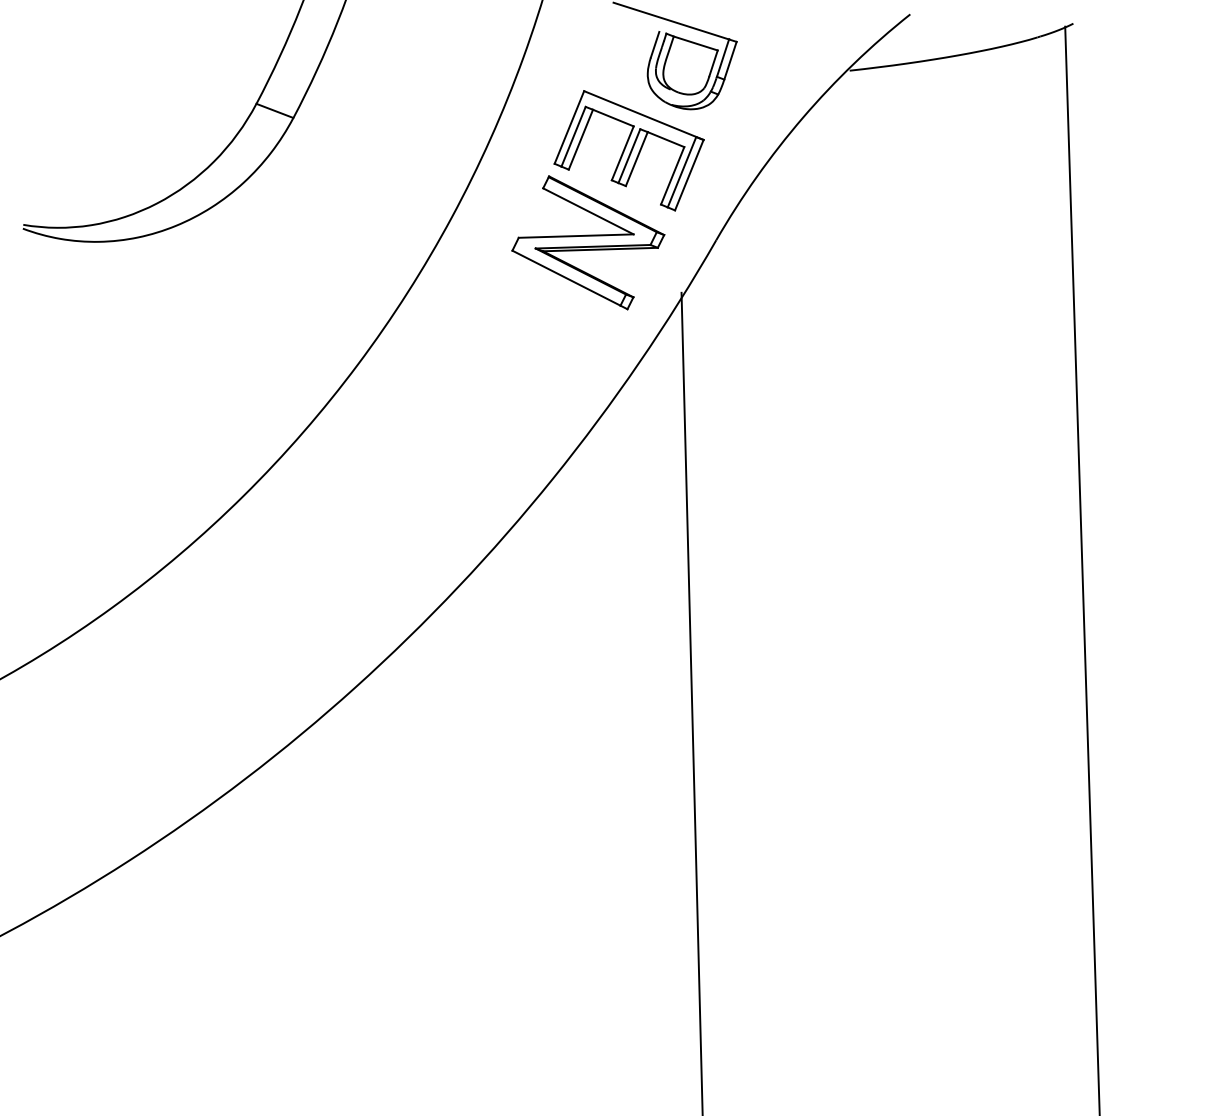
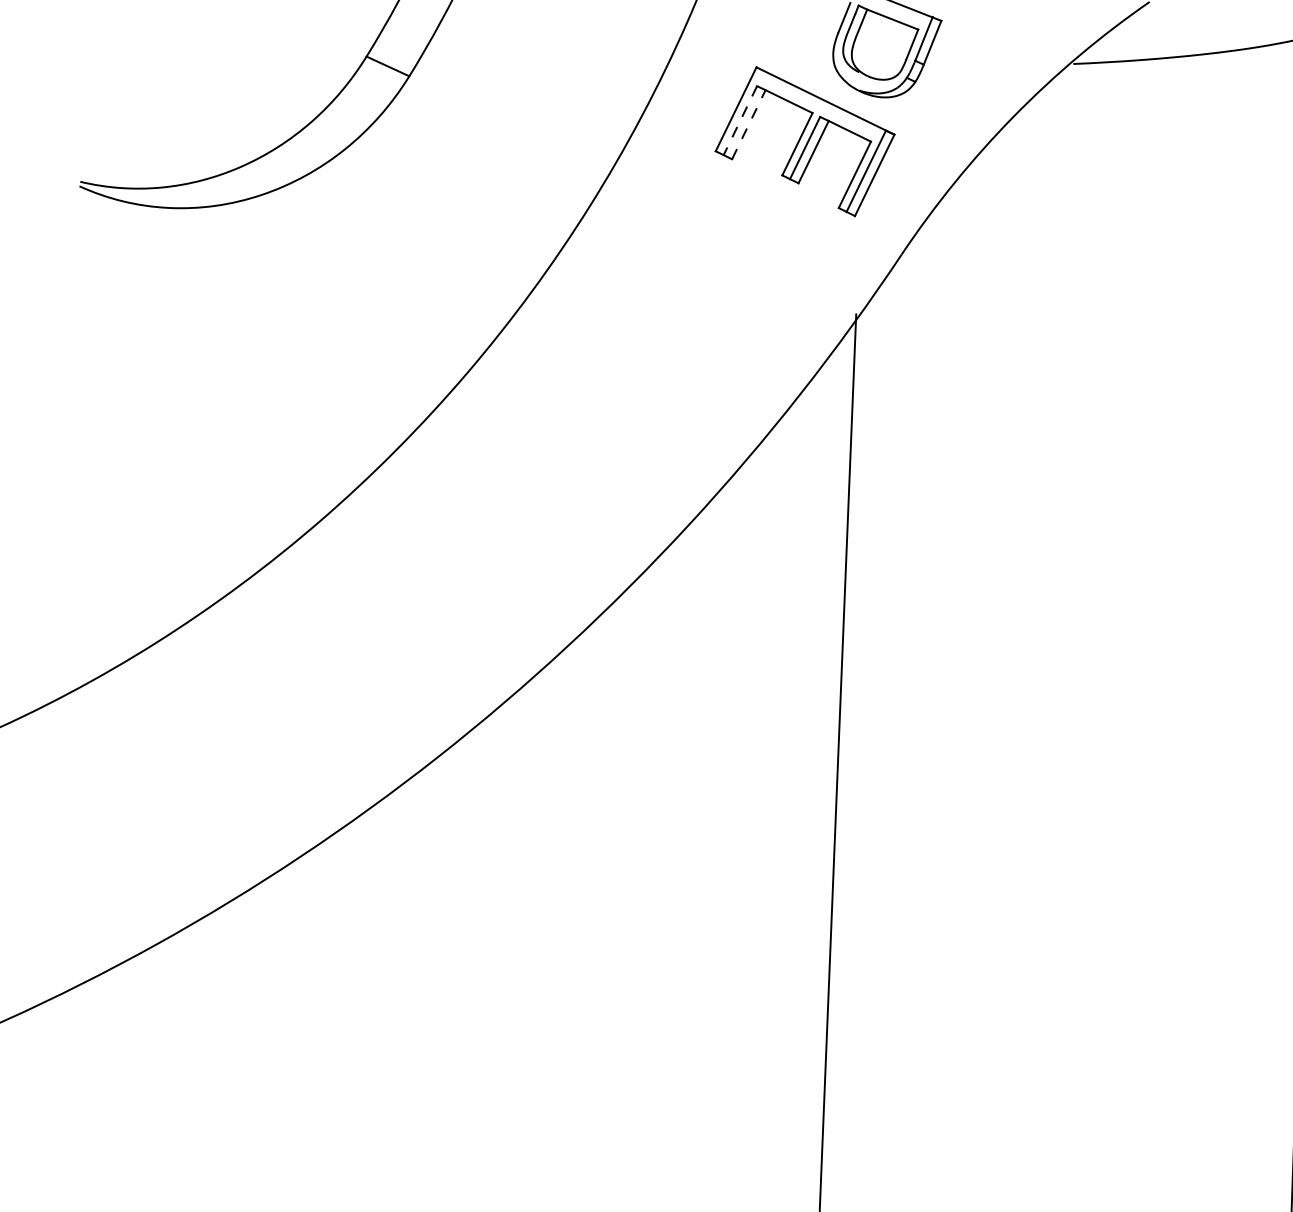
line: (573, 137) -> (740, 121), solid -> dashed
line: (581, 139) -> (749, 124), solid -> dashed
part: (588, 242) -> (749, 247), removed

